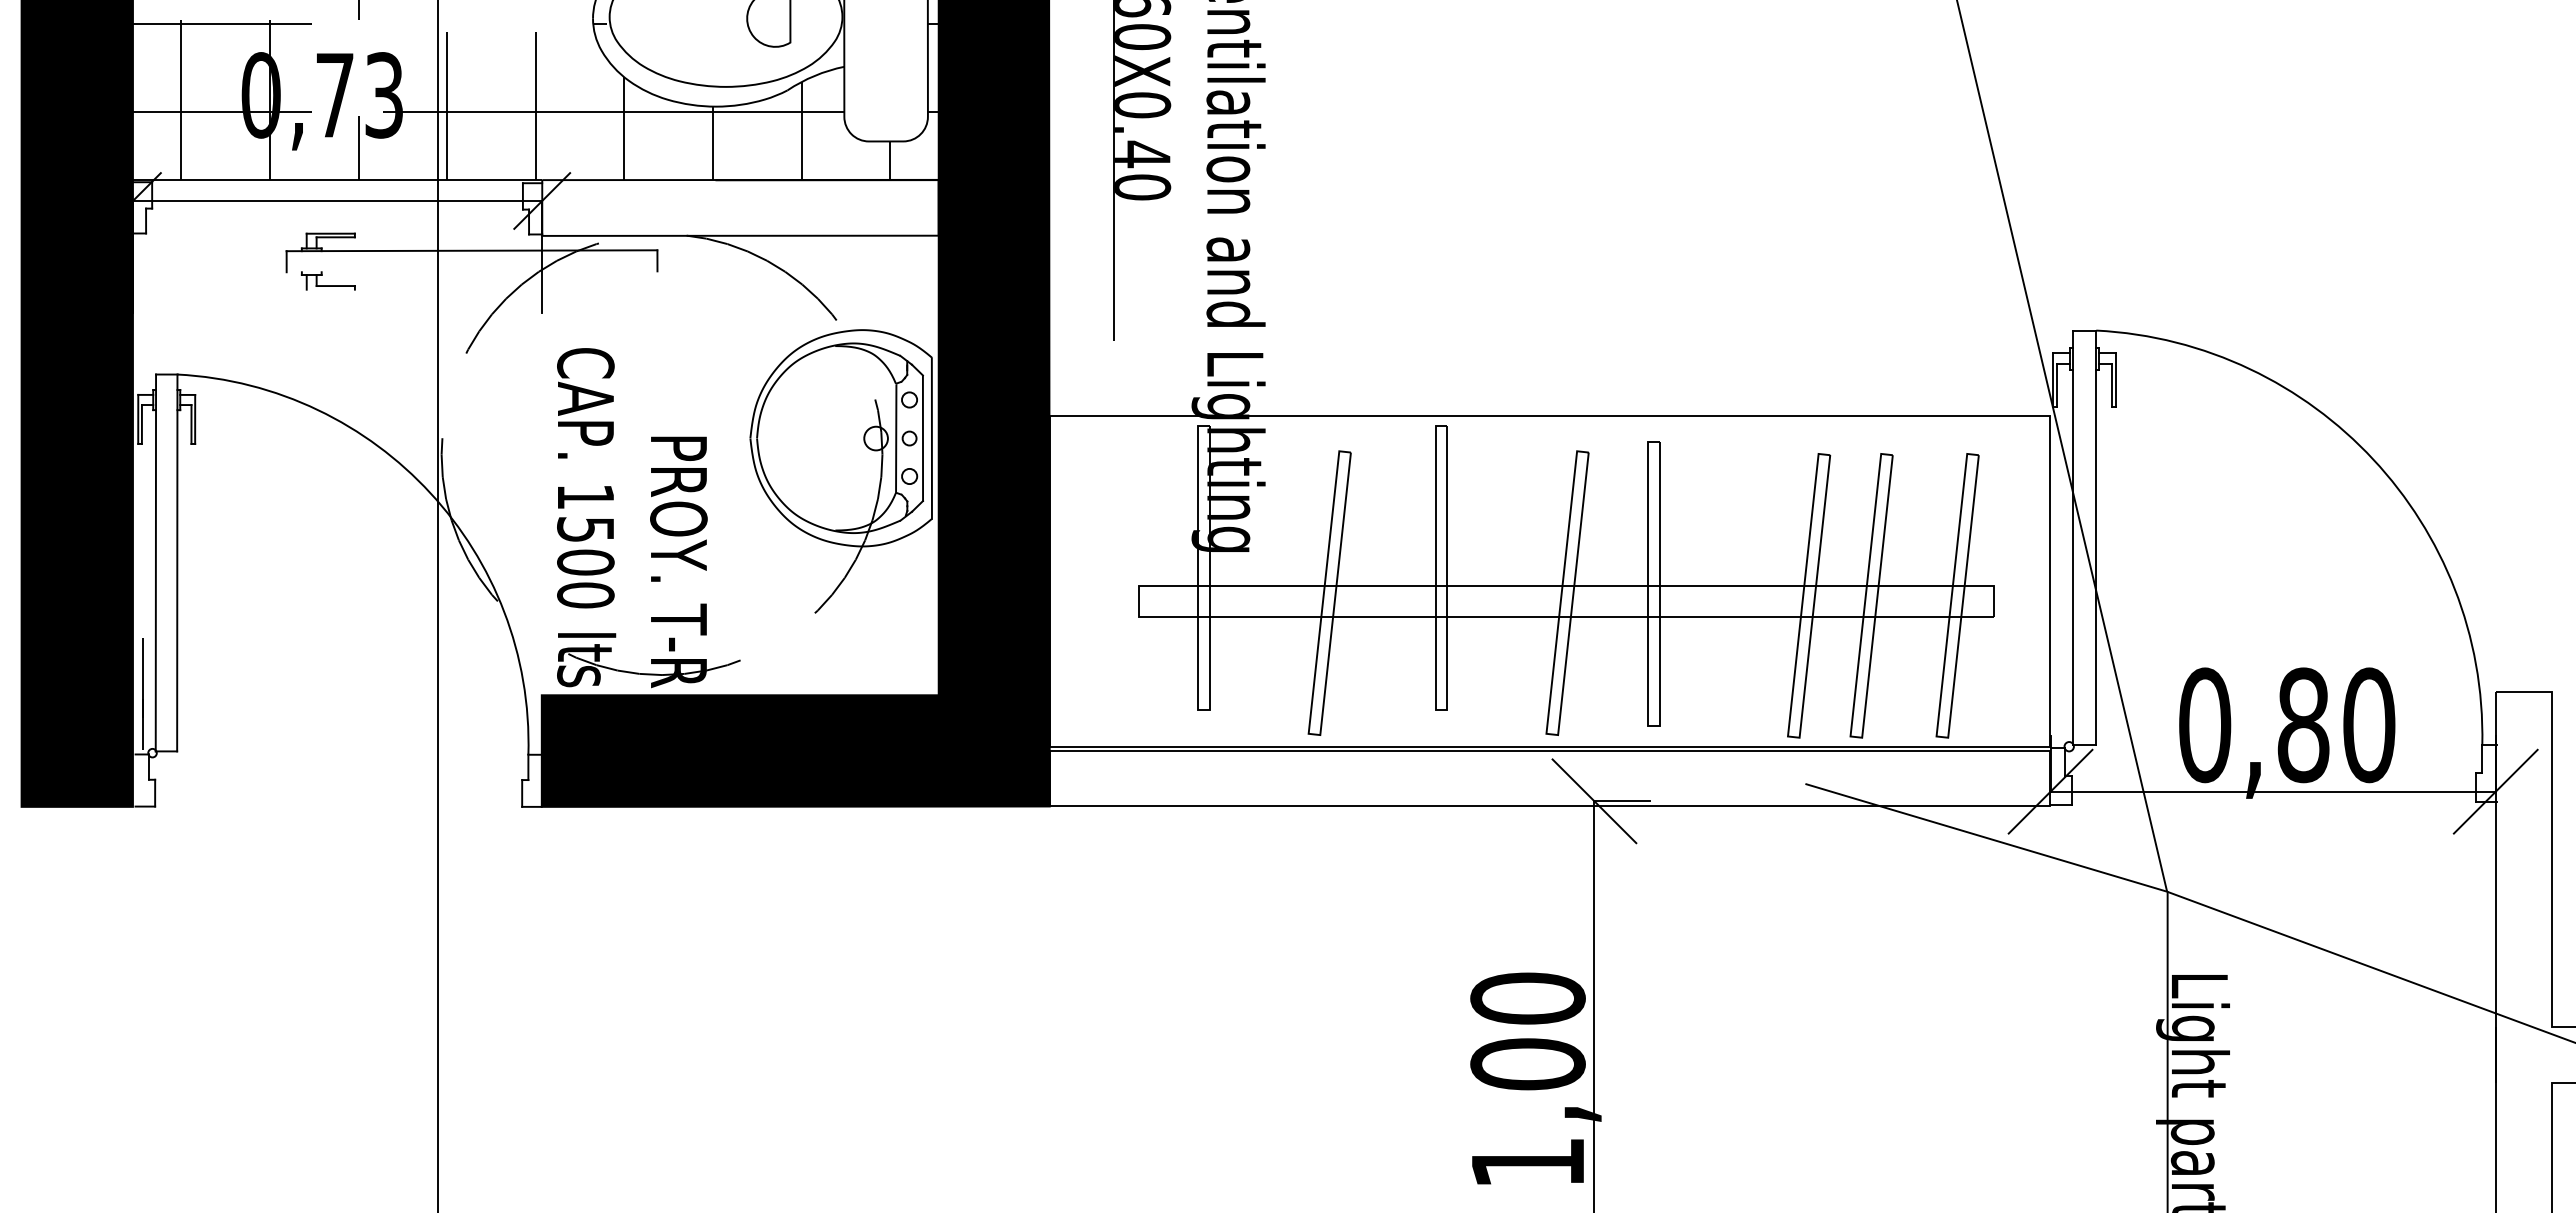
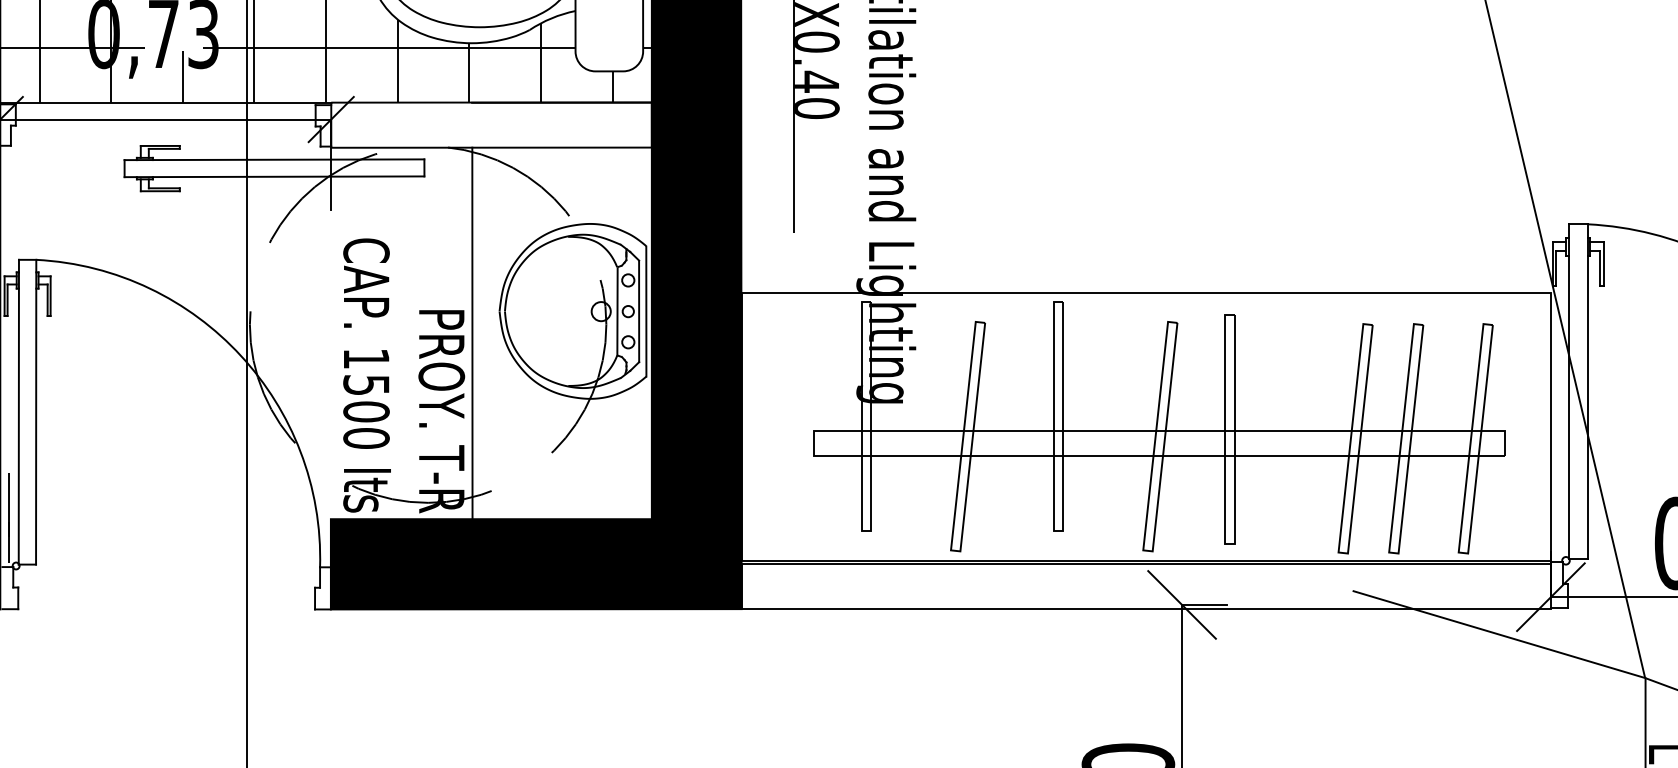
line: (471, 271) -> (274, 176), added
line: (330, 289) -> (160, 191), added
line: (716, 465) -> (472, 333), added

